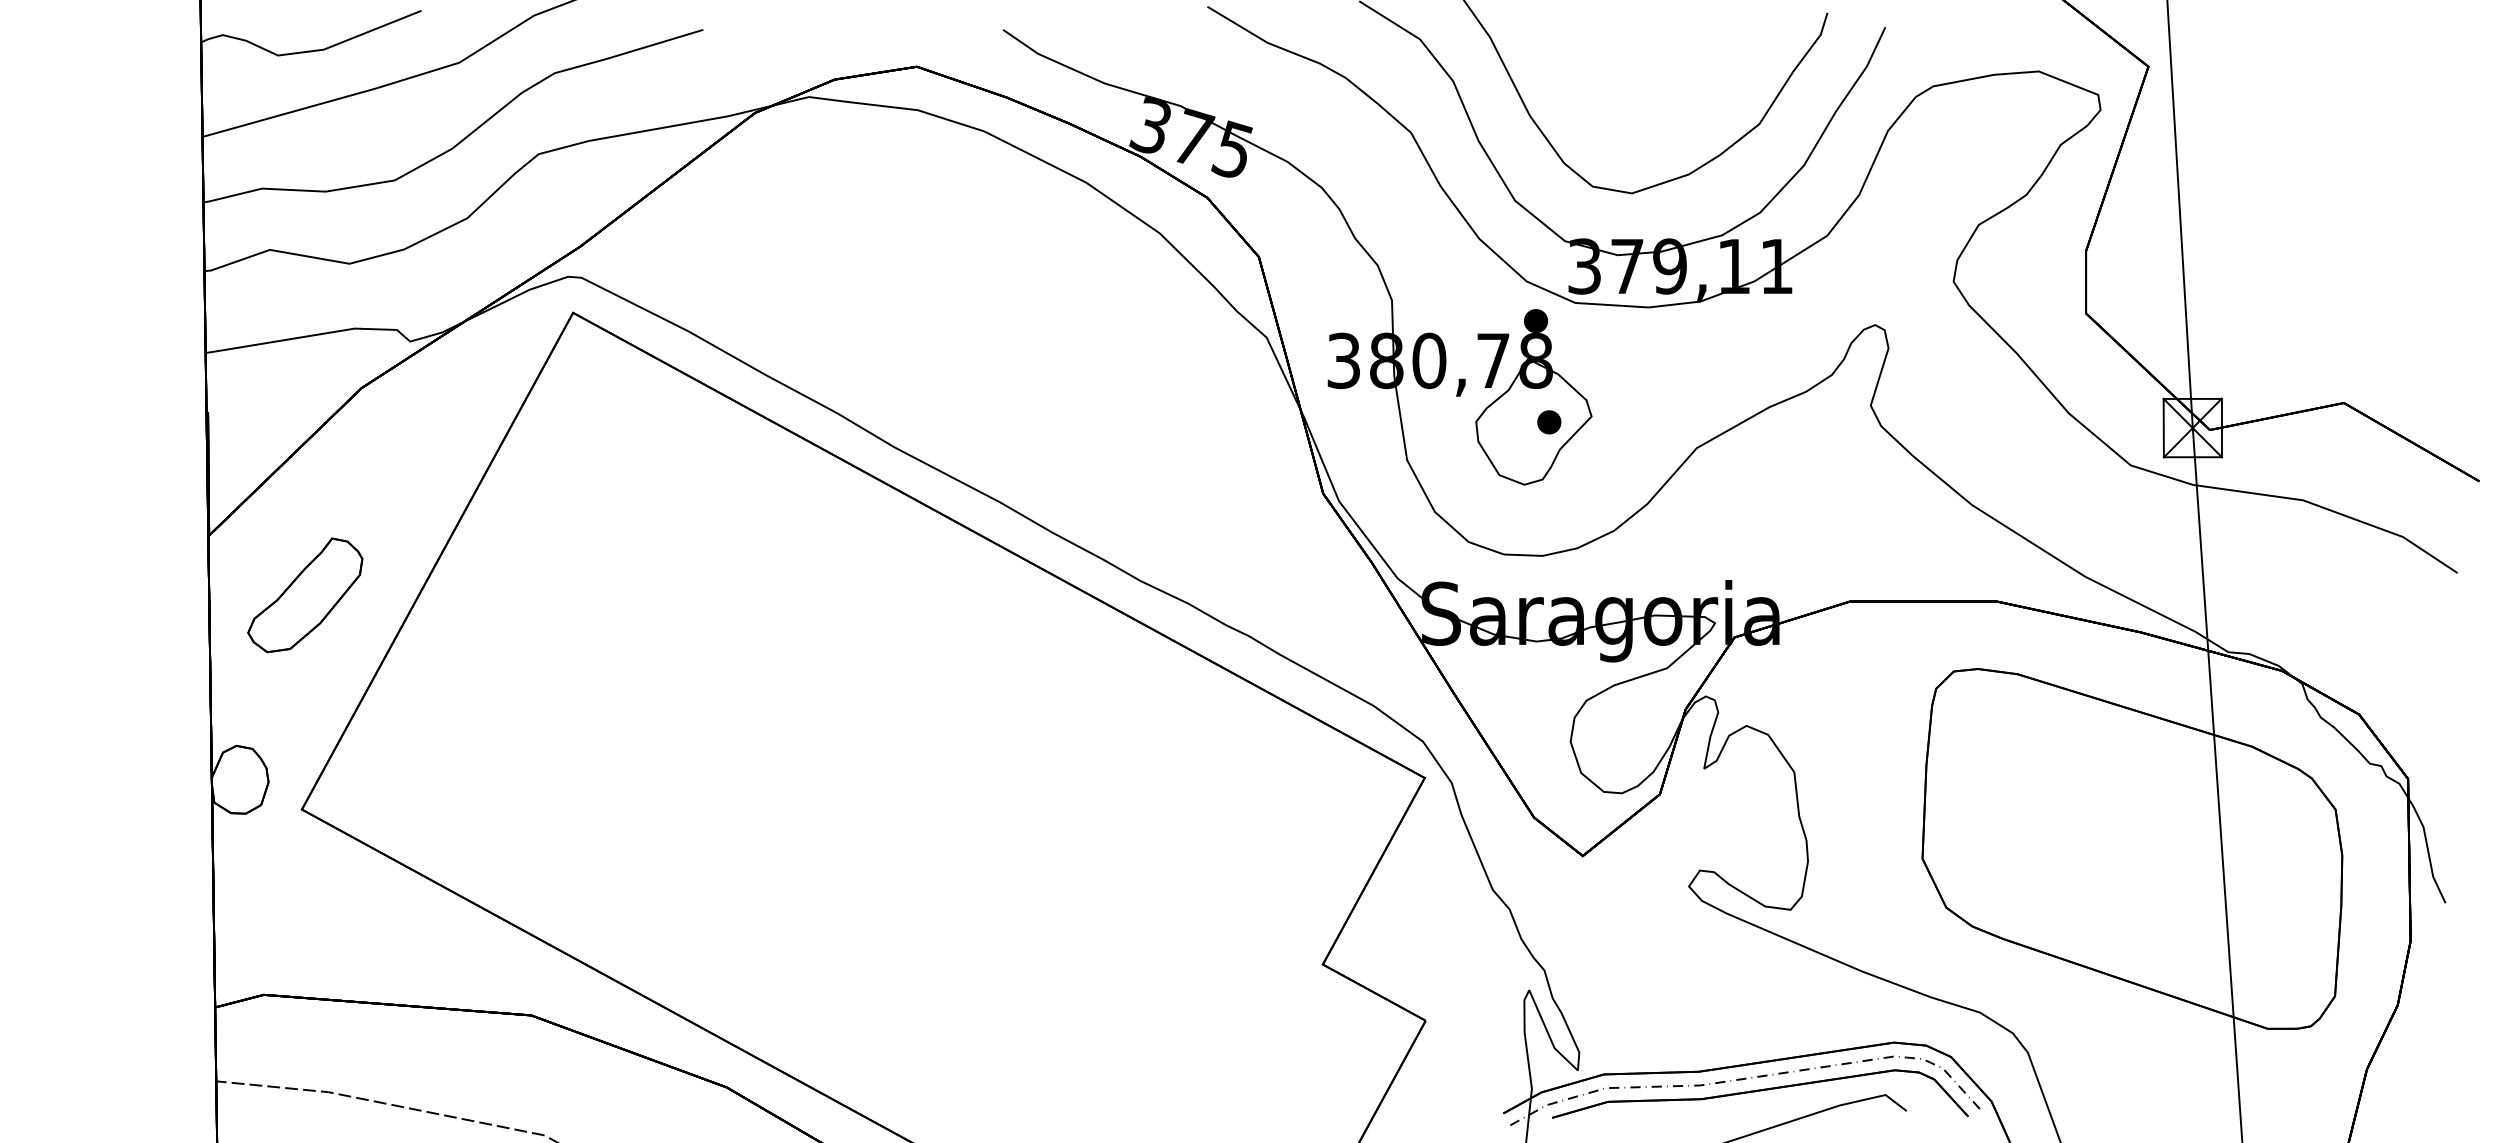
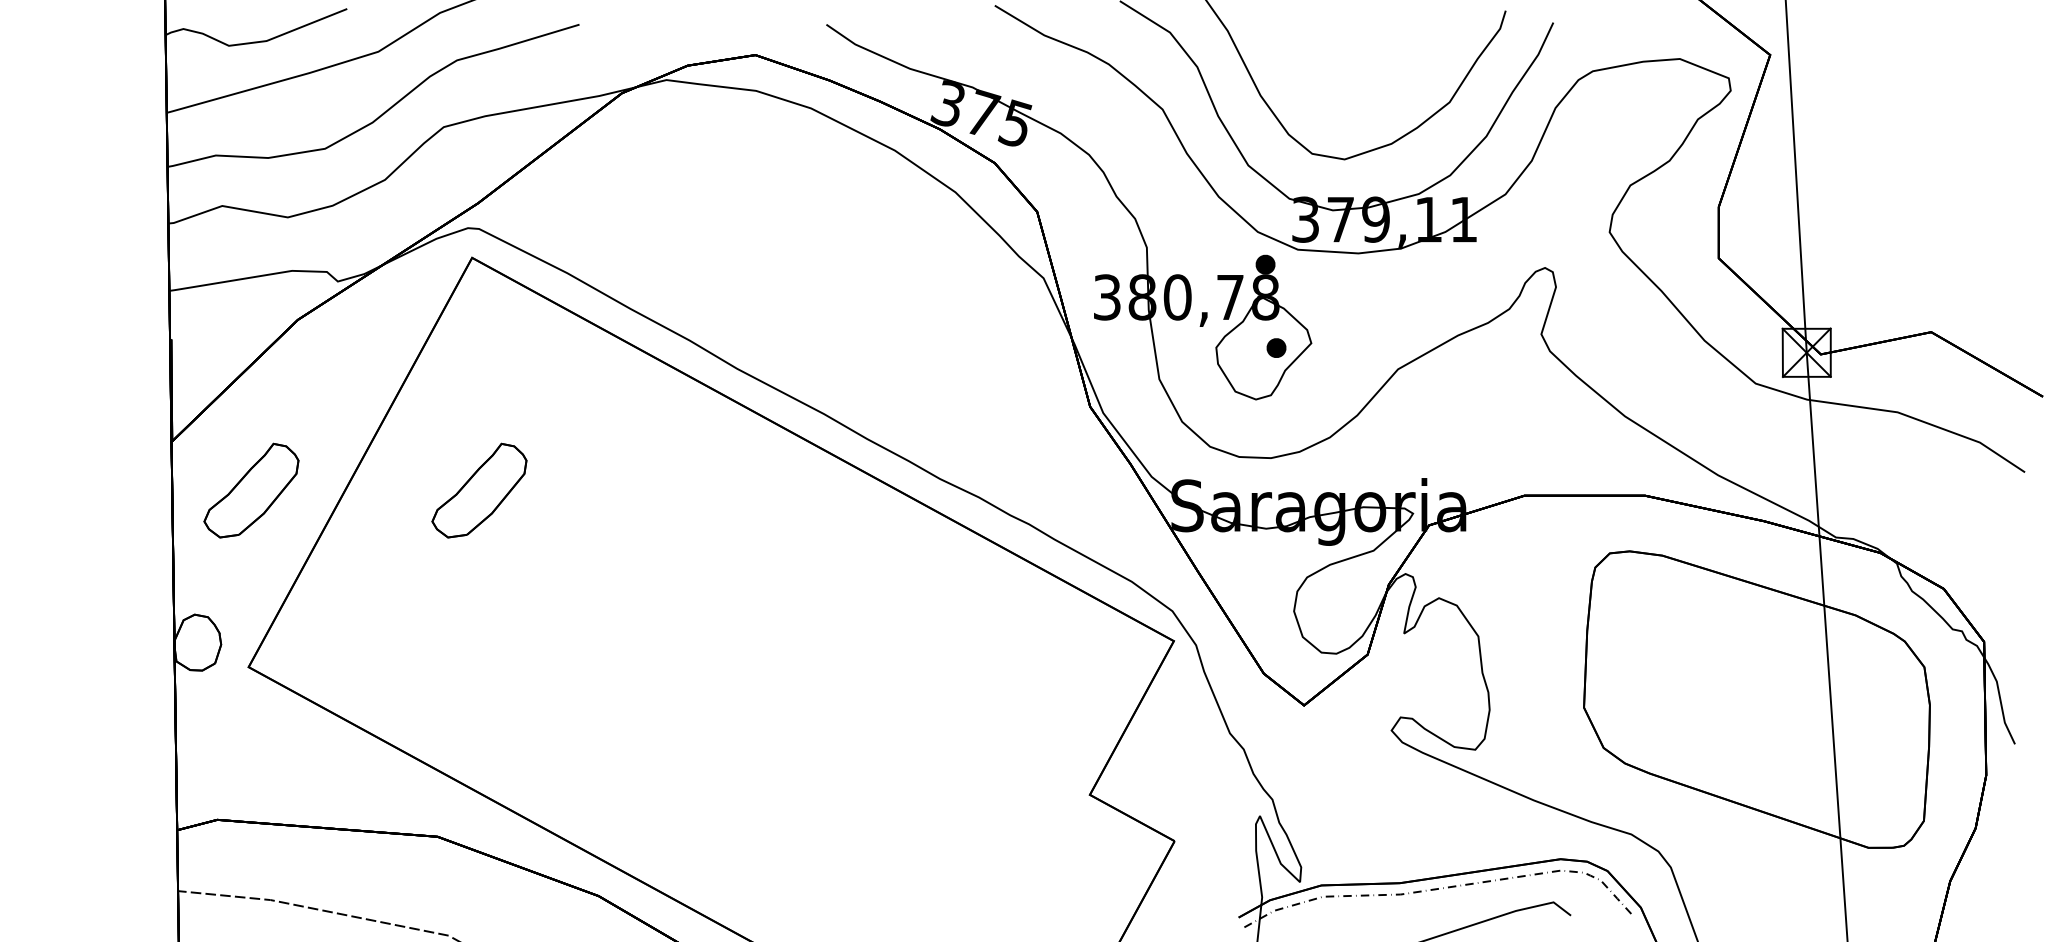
part: (582, 595) -> (479, 490), added
part: (1760, 1093) -> (1450, 901), removed

